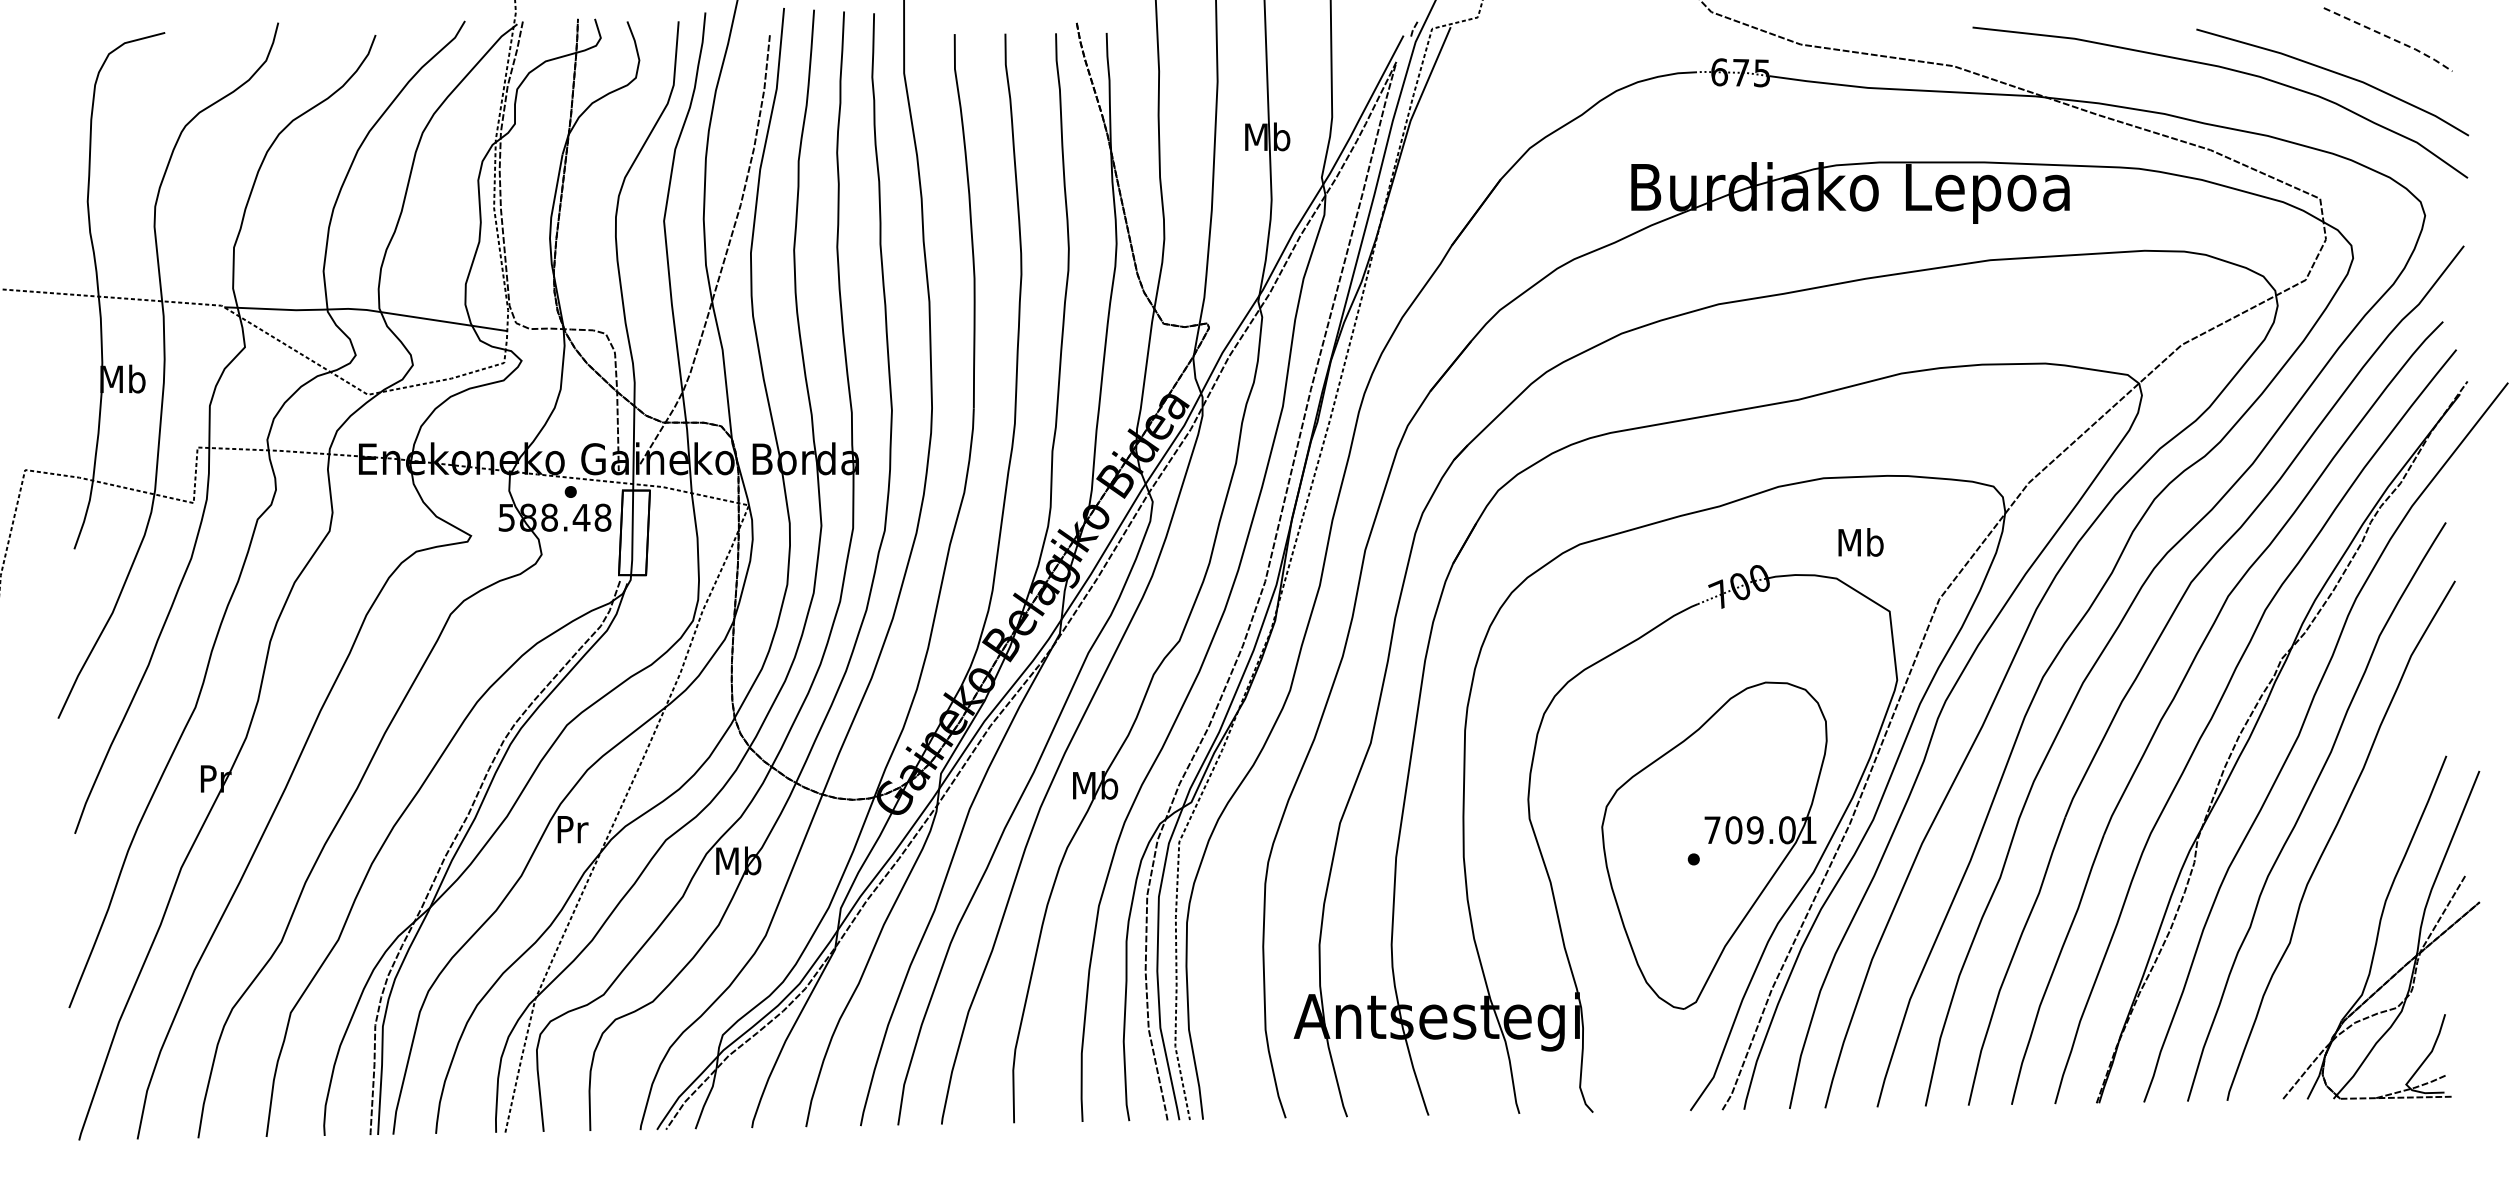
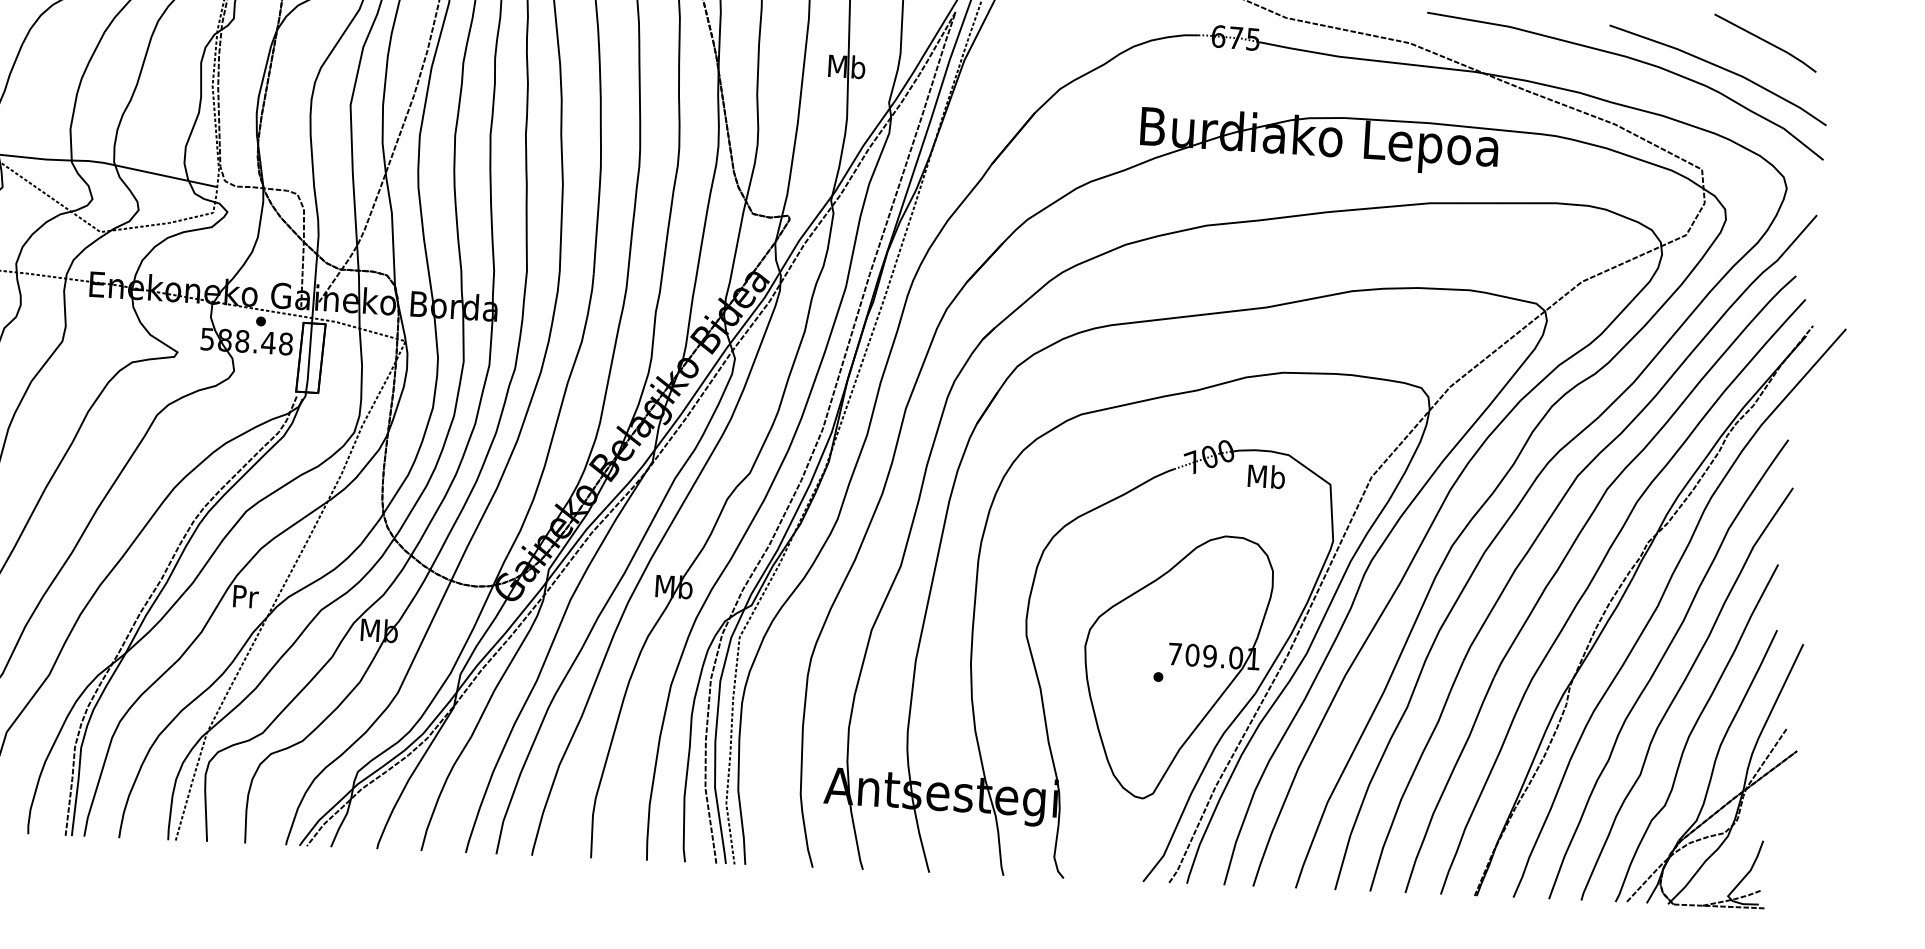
line: (2390, 38) -> (1767, 42), dashed -> solid
text: (1860, 542) -> (1266, 476), moved
curve: (2351, 884) -> (1693, 730), added

